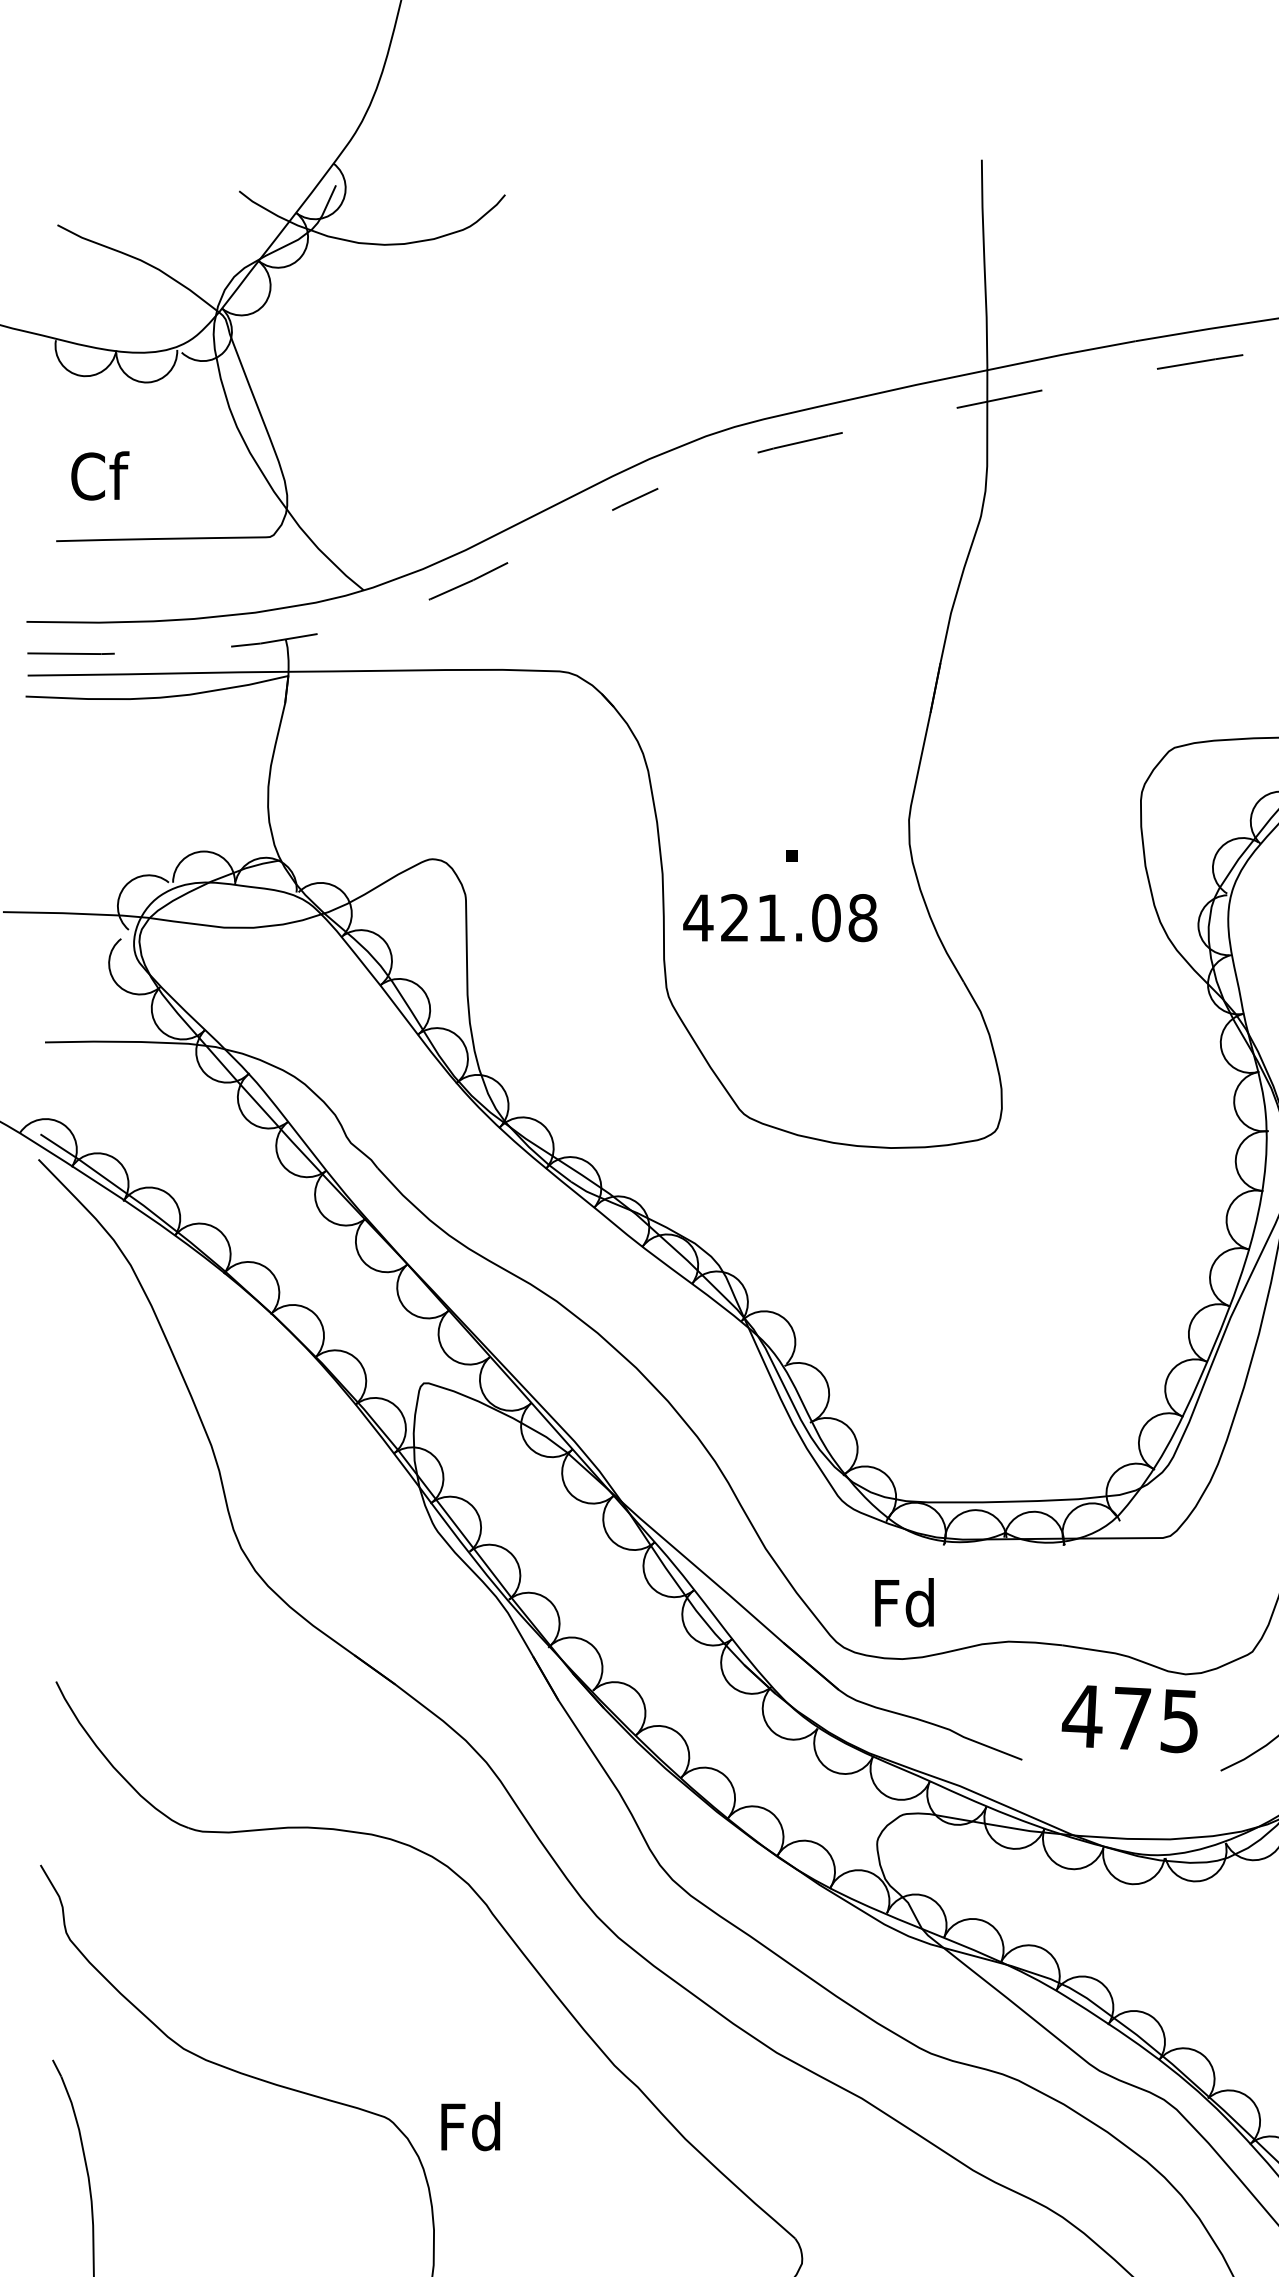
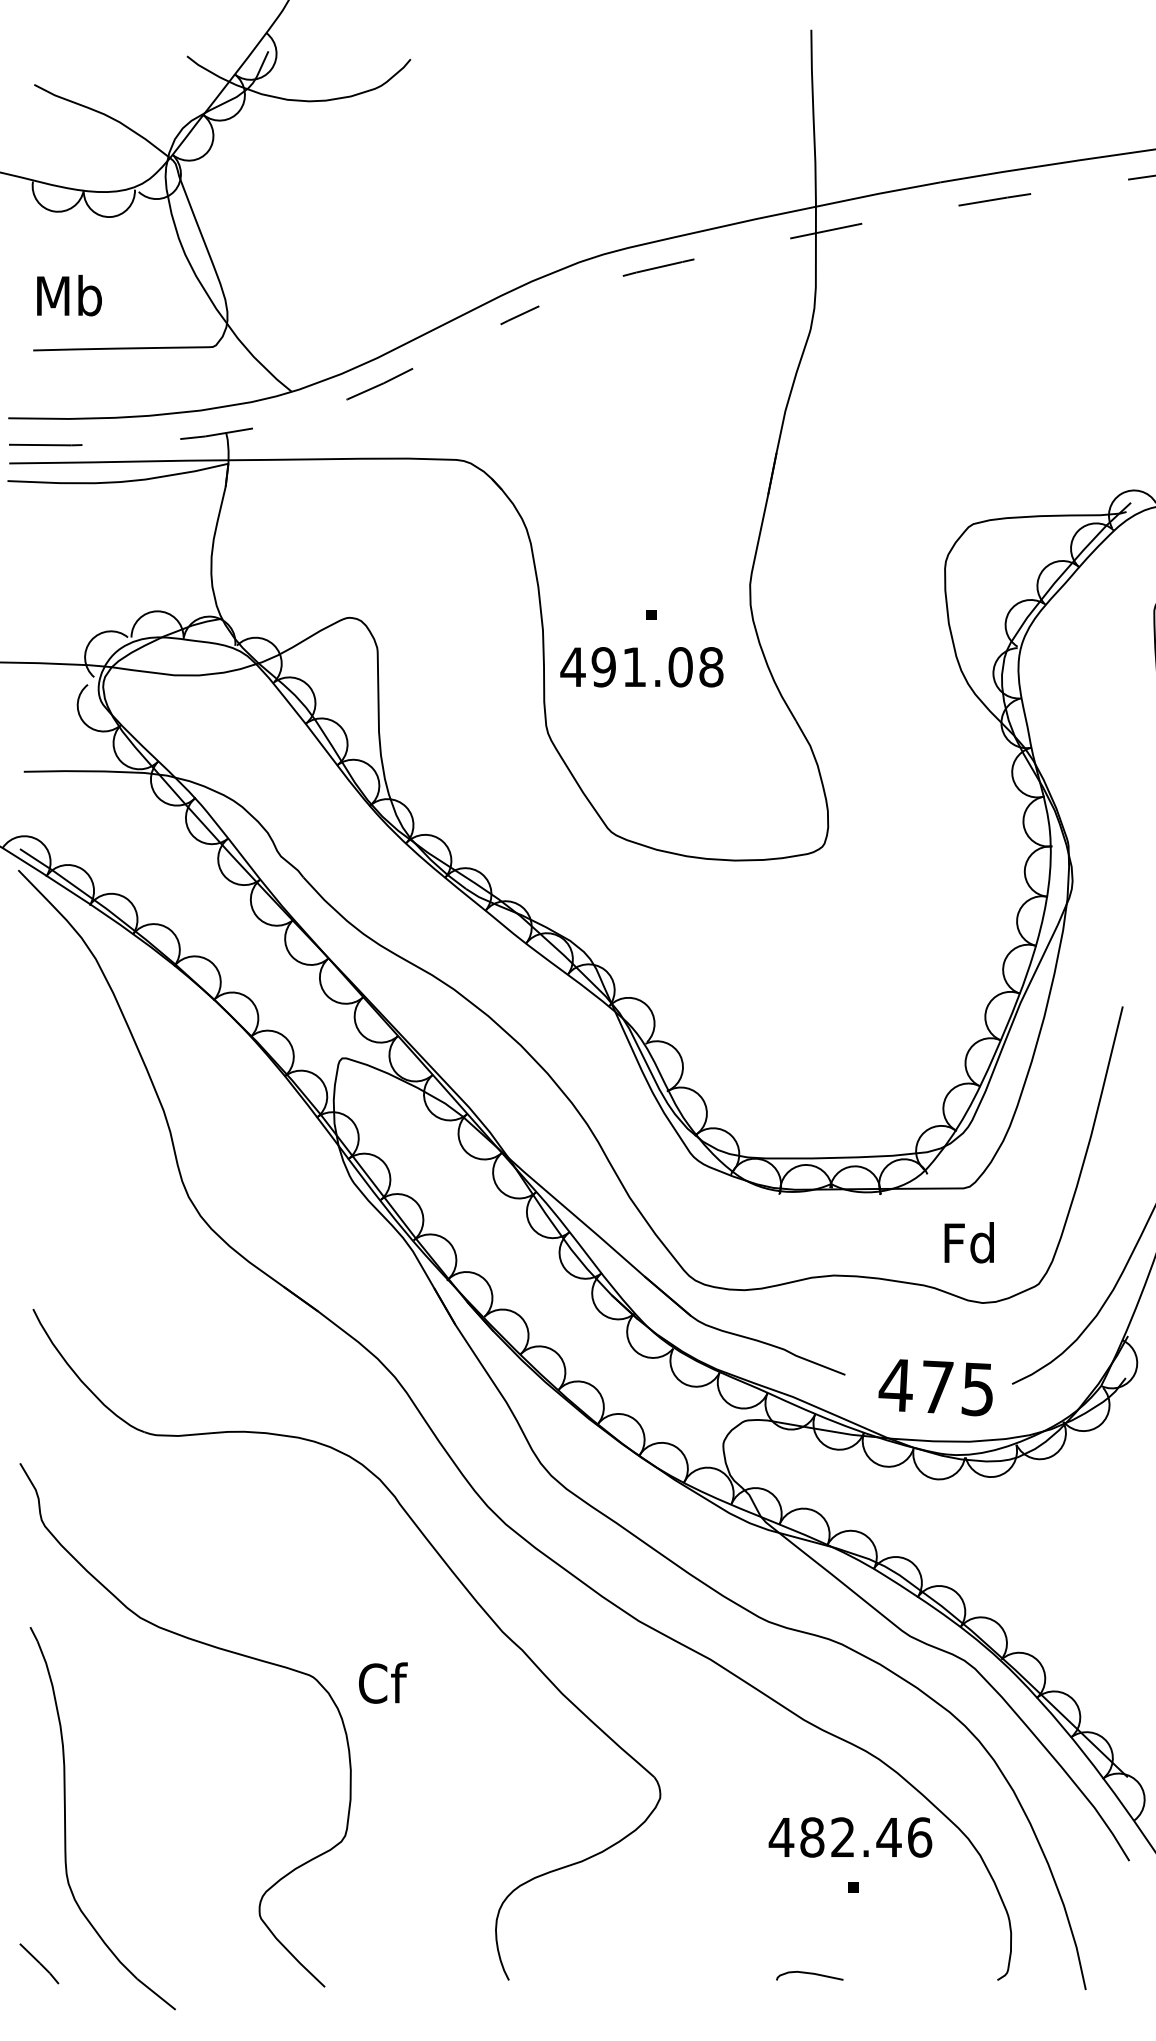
text: (99, 475) -> (69, 295), Cf -> Mb
text: (734, 918) -> (603, 667), 421.08 -> 491.08
text: (903, 1602) -> (968, 1242), moved
text: (1129, 1718) -> (935, 1387), moved
text: (471, 2125) -> (382, 1682), Fd -> Cf

